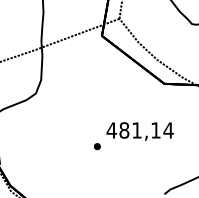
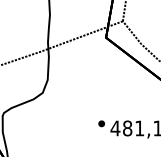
part: (96, 146) -> (100, 123), moved

